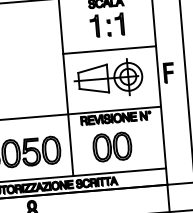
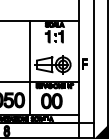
line: (109, 49) -> (54, 49), removed

